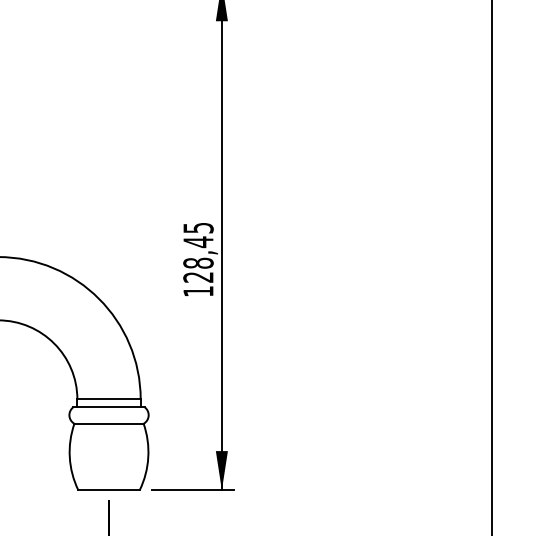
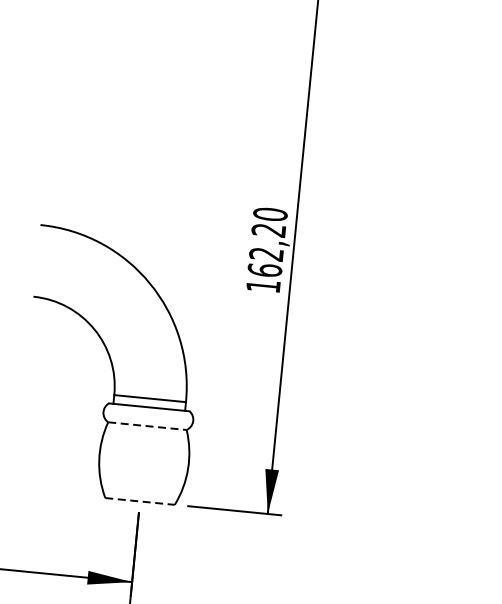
text: (198, 252) -> (267, 242), 128,45 -> 162,20
line: (109, 423) -> (147, 425), solid -> dashed
line: (109, 490) -> (140, 501), solid -> dashed

